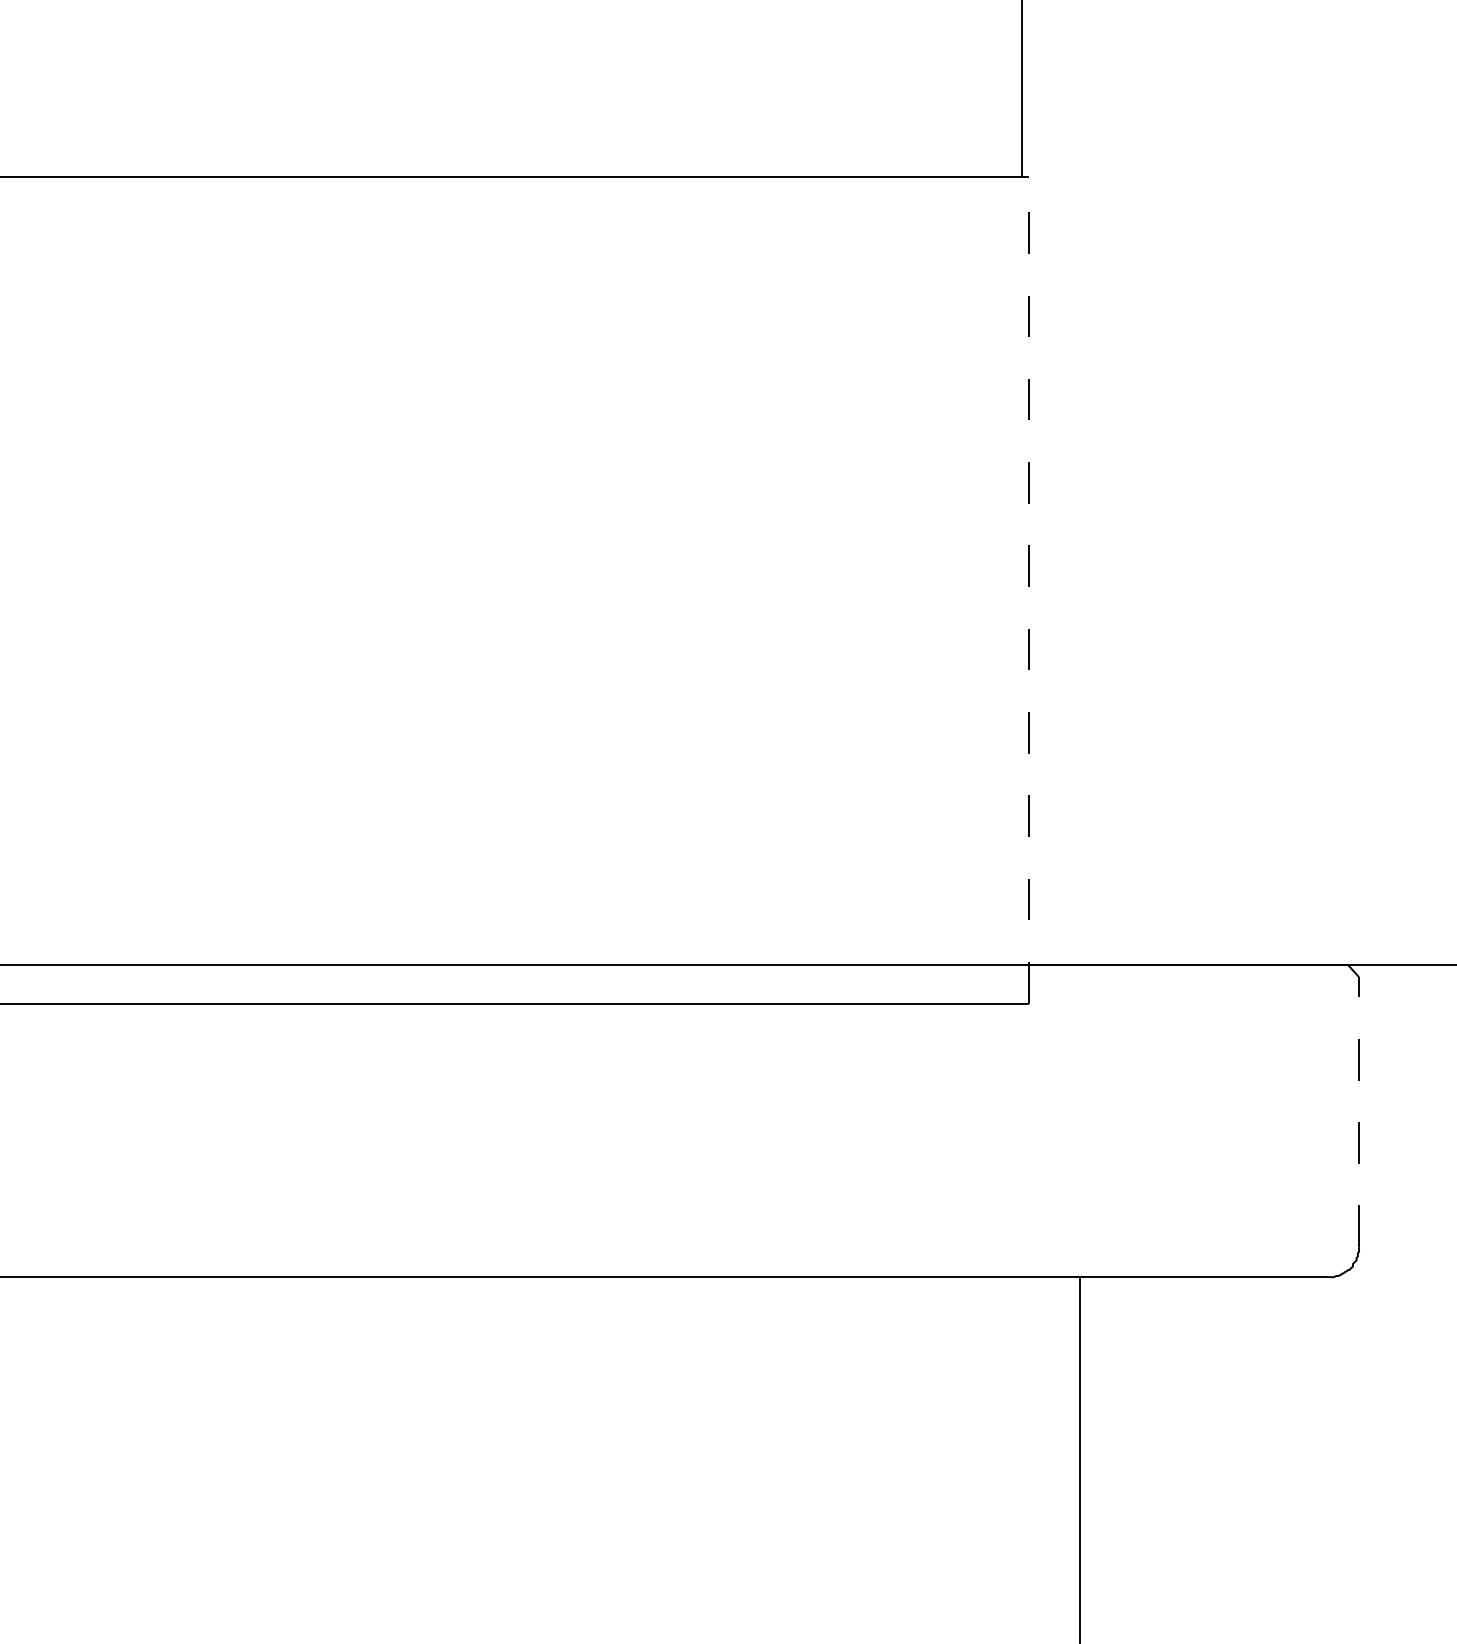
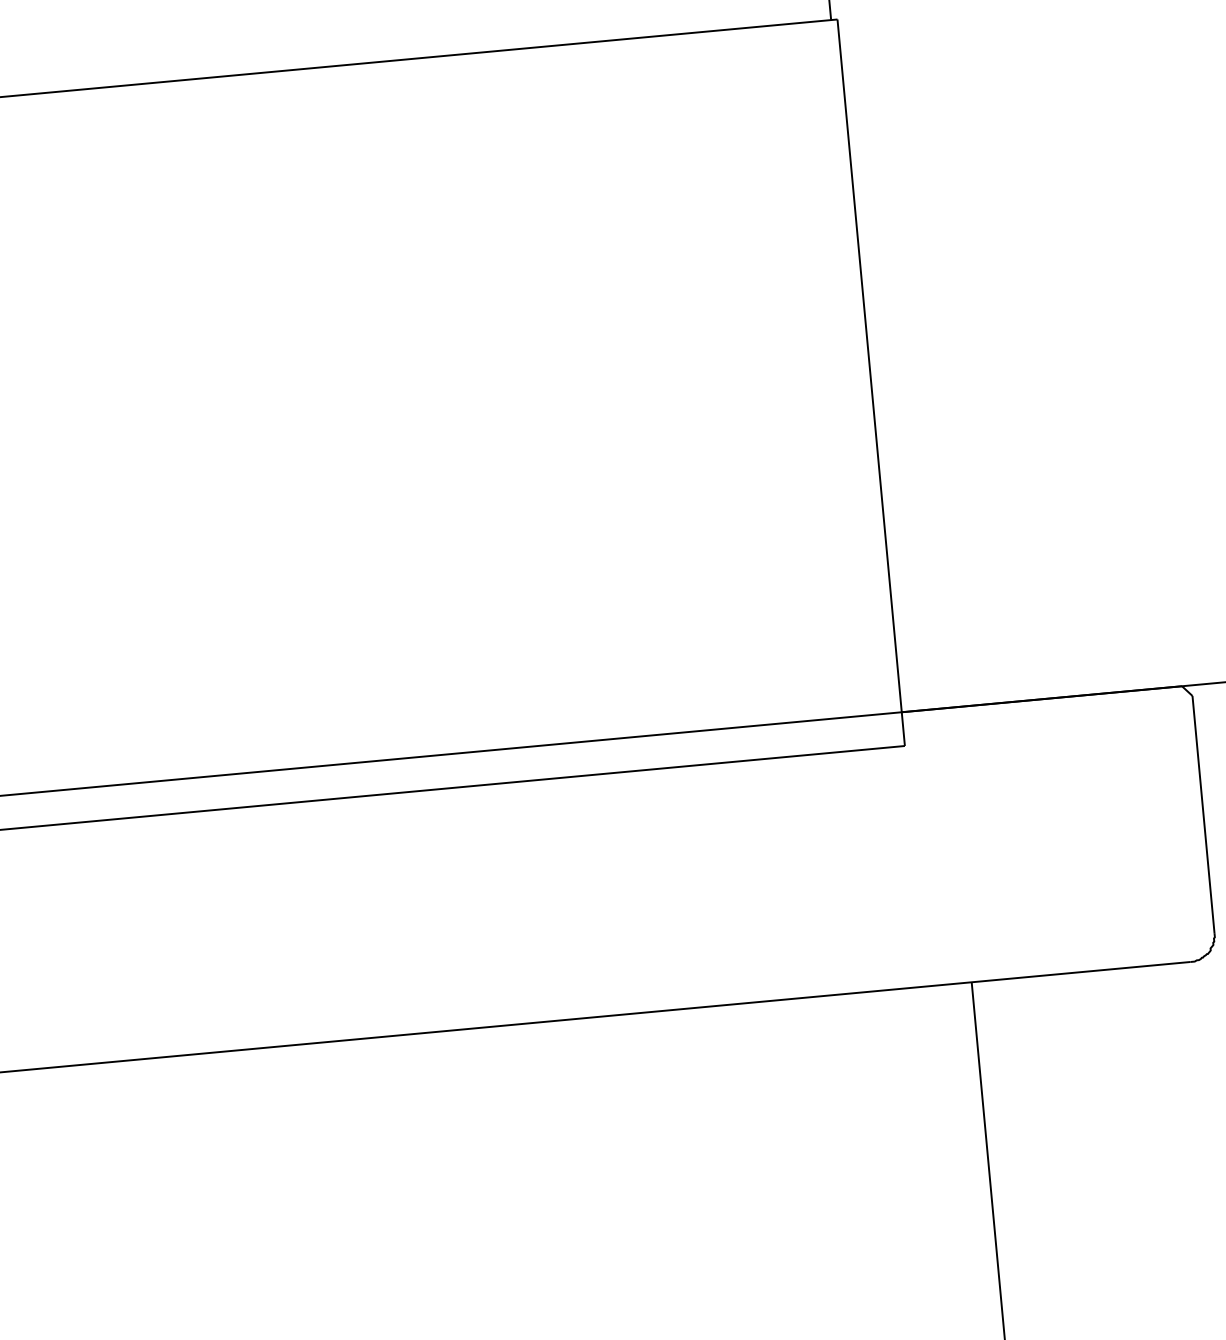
line: (1029, 589) -> (871, 382), dashed -> solid
line: (1359, 1112) -> (1203, 814), dashed -> solid

